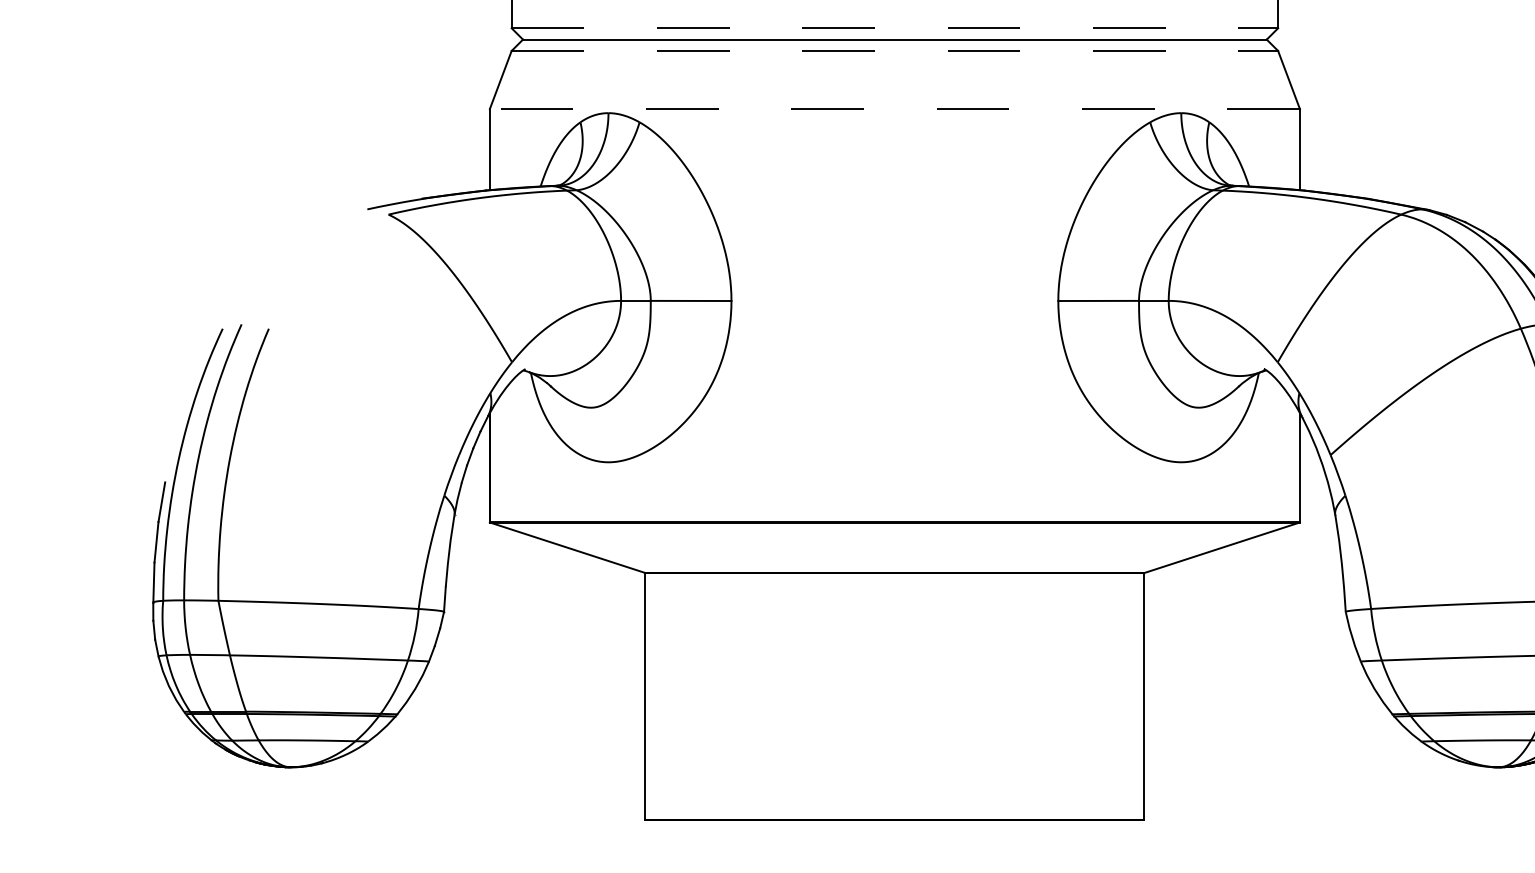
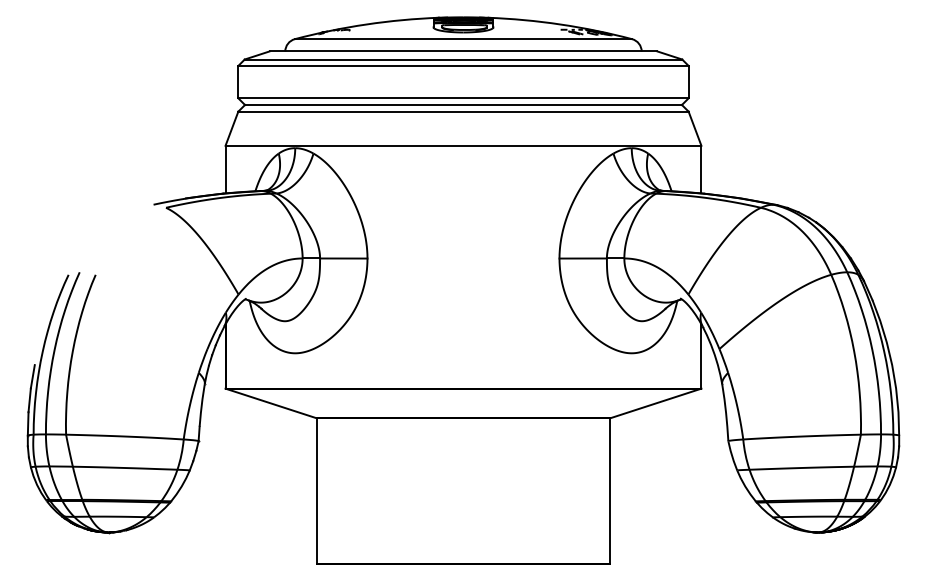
line: (894, 28) -> (463, 98), dashed -> solid
line: (894, 50) -> (463, 111), dashed -> solid
line: (894, 108) -> (463, 145), dashed -> solid

